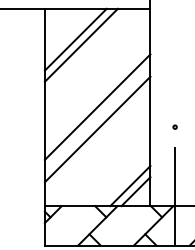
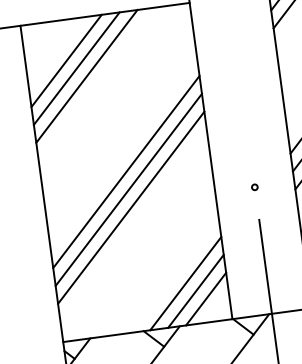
line: (69, 33) -> (65, 60), added
line: (97, 118) -> (128, 190), added
line: (124, 180) -> (185, 283), added

